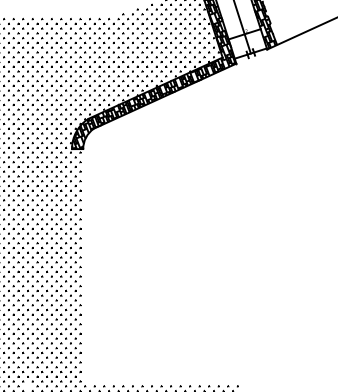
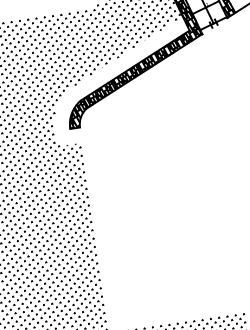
hatch: (137, 106) -> (121, 83), removed

